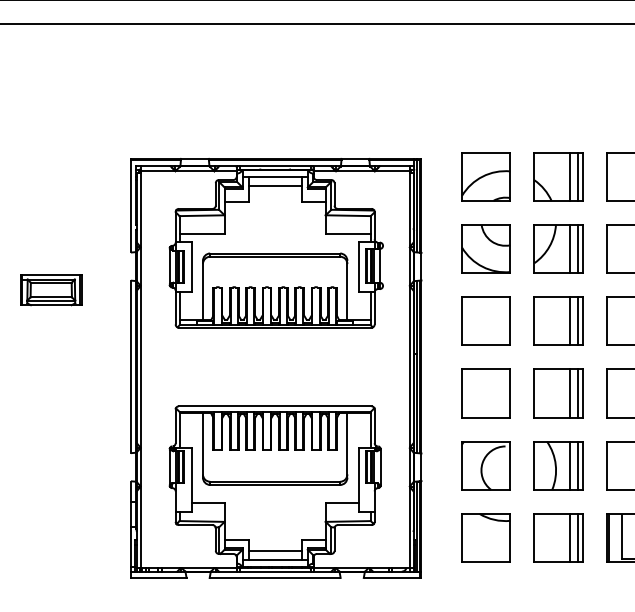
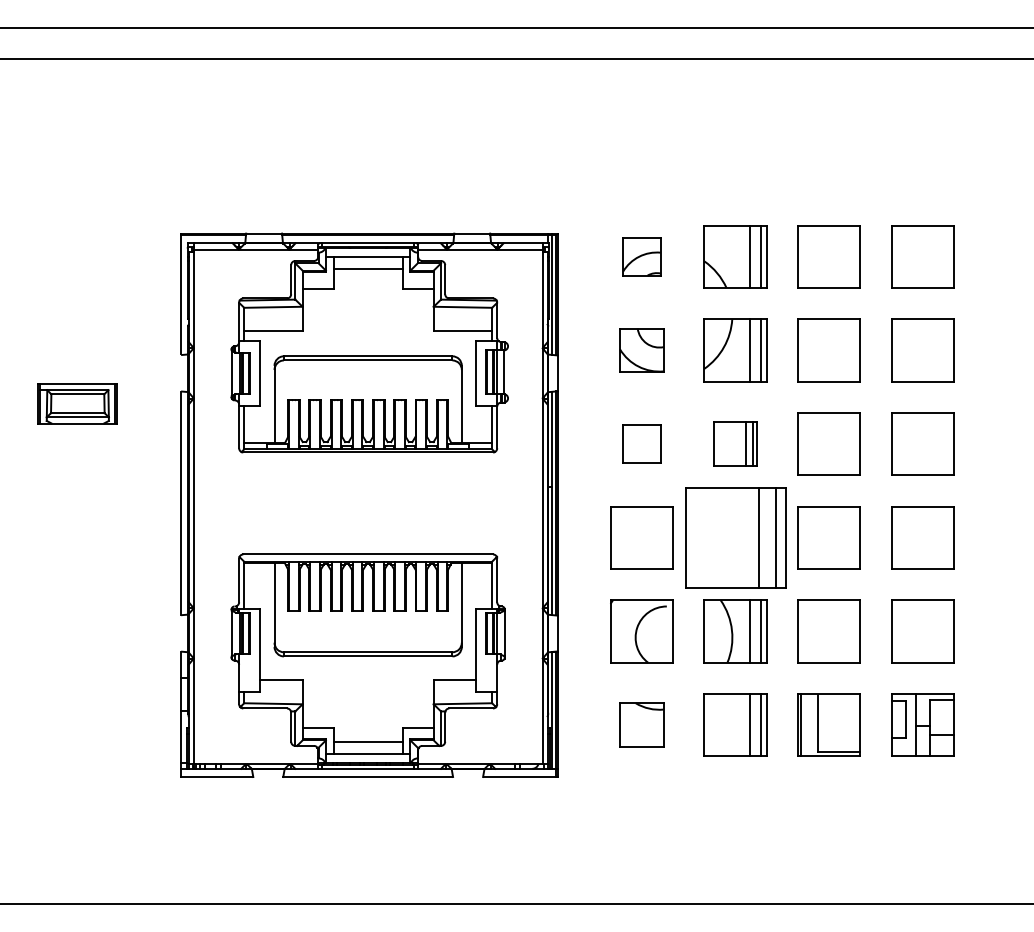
part: (485, 176) -> (641, 256), size x0.6
part: (485, 249) -> (641, 350), size x0.7
part: (485, 320) -> (641, 443), size x0.6
part: (558, 320) -> (735, 443), size x0.7
part: (558, 393) -> (735, 537), size x1.6
part: (485, 537) -> (641, 724), size x0.7

